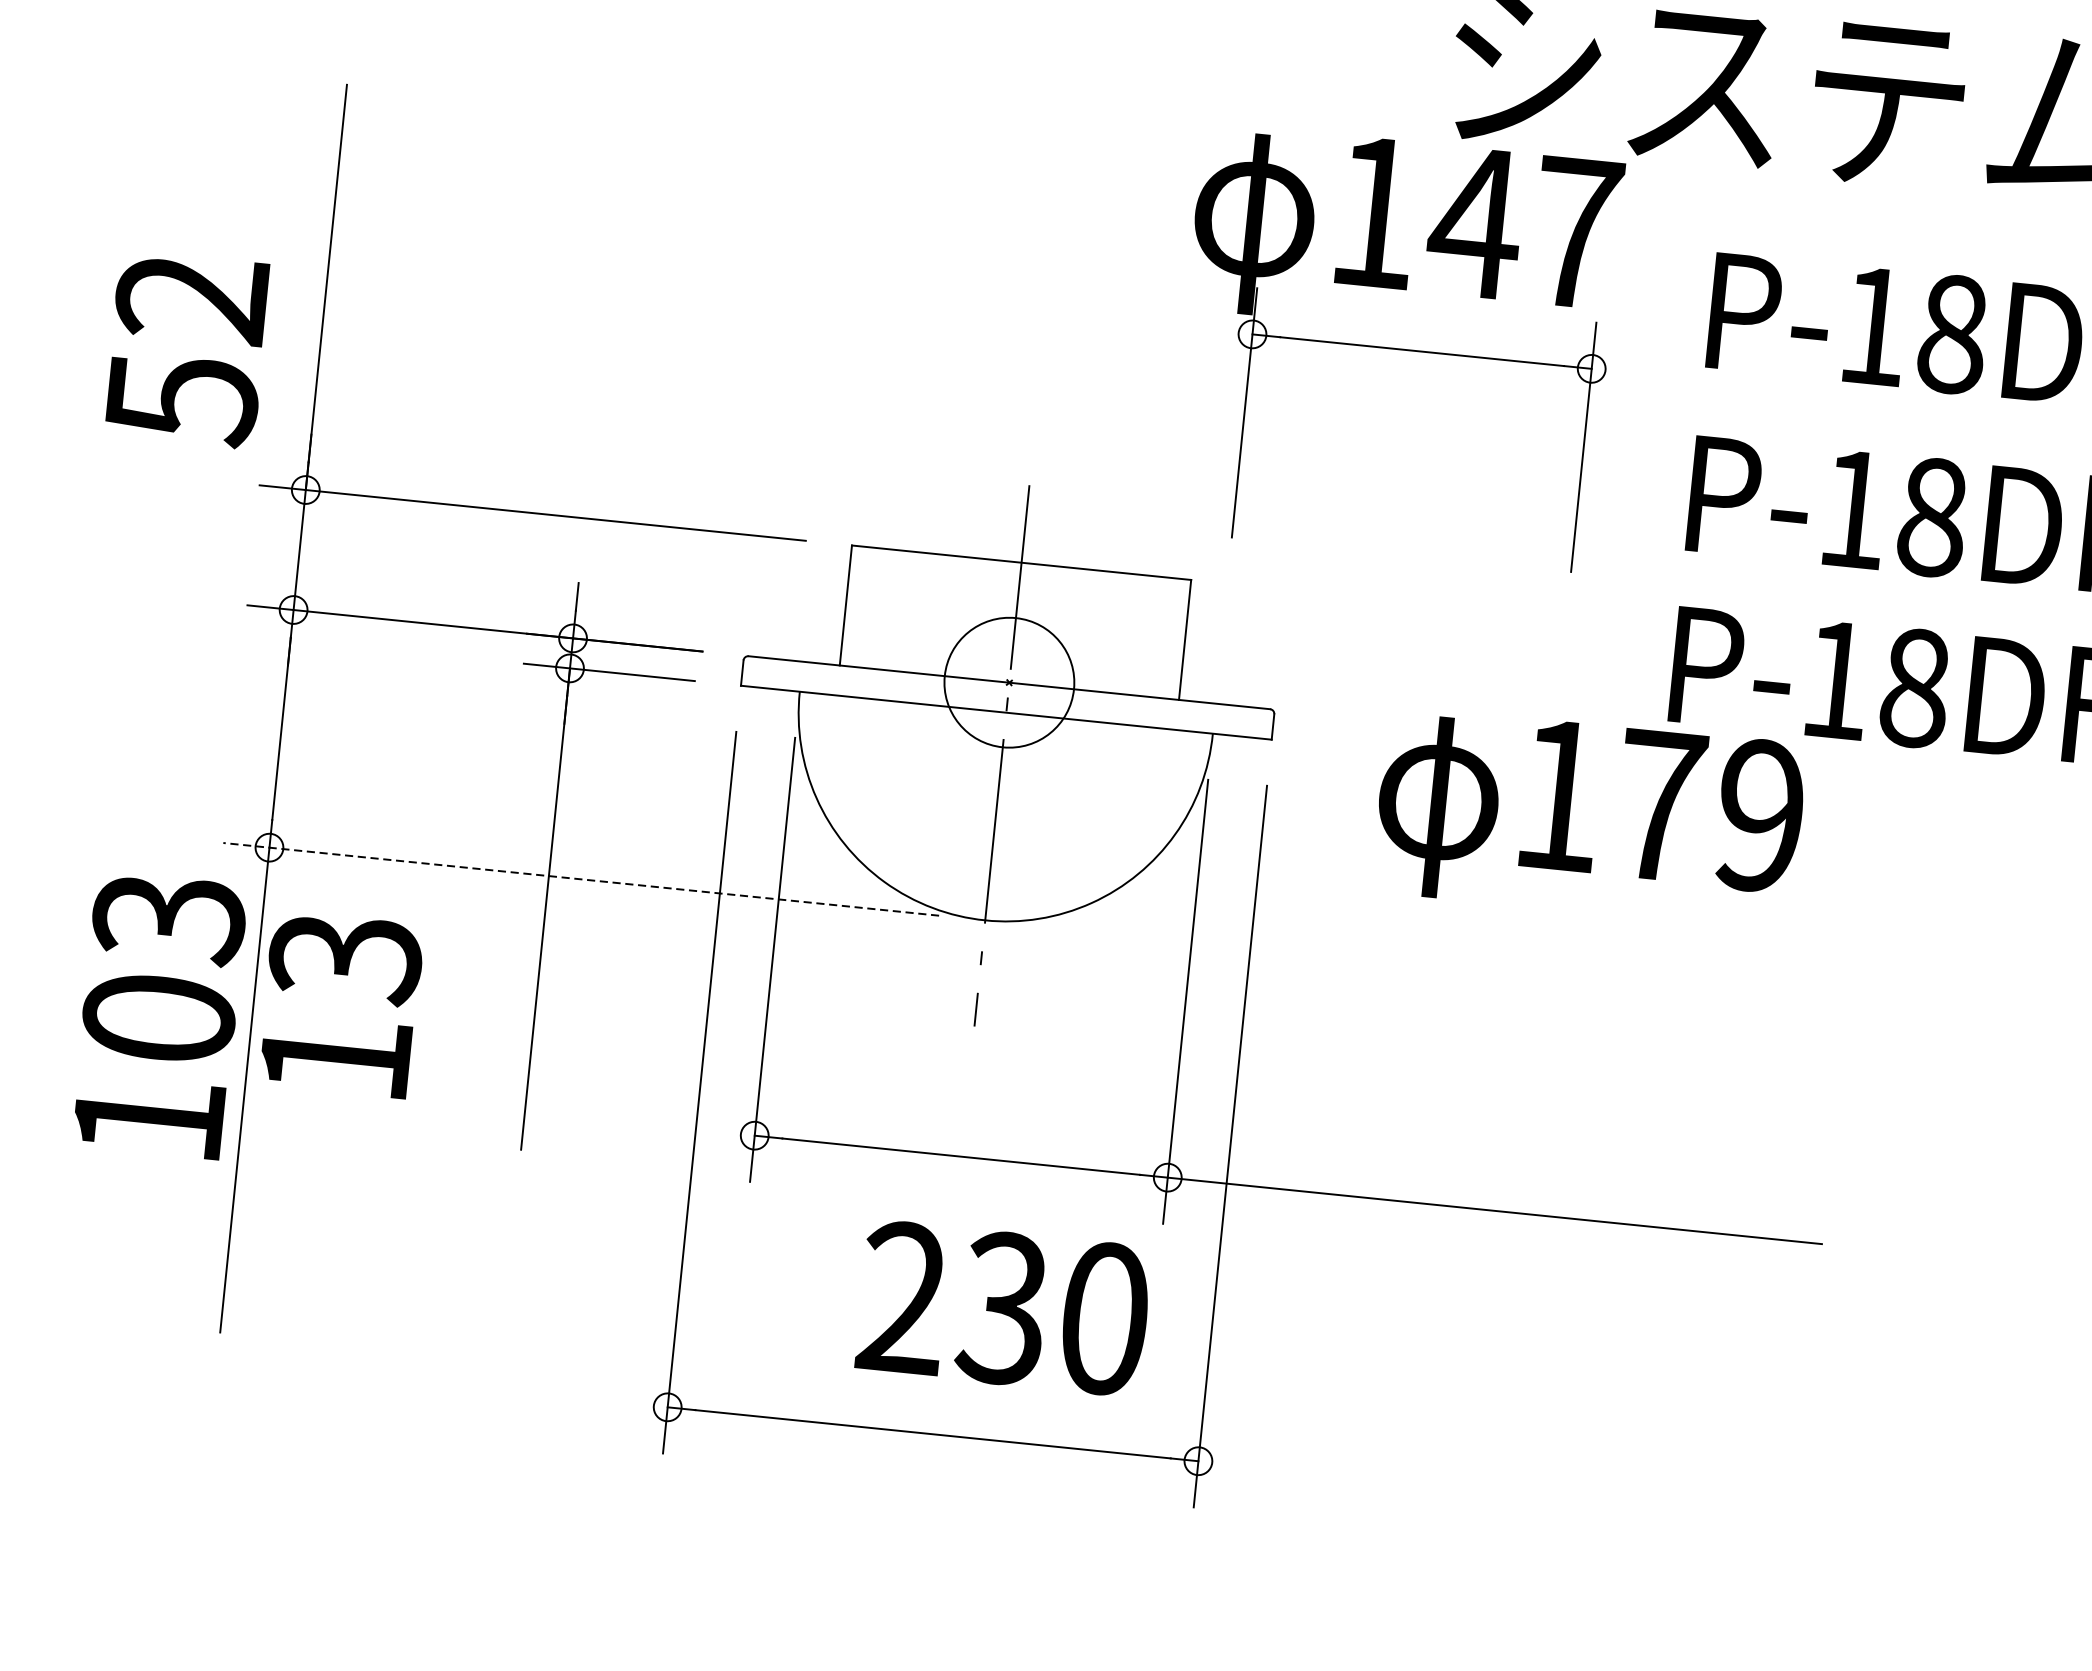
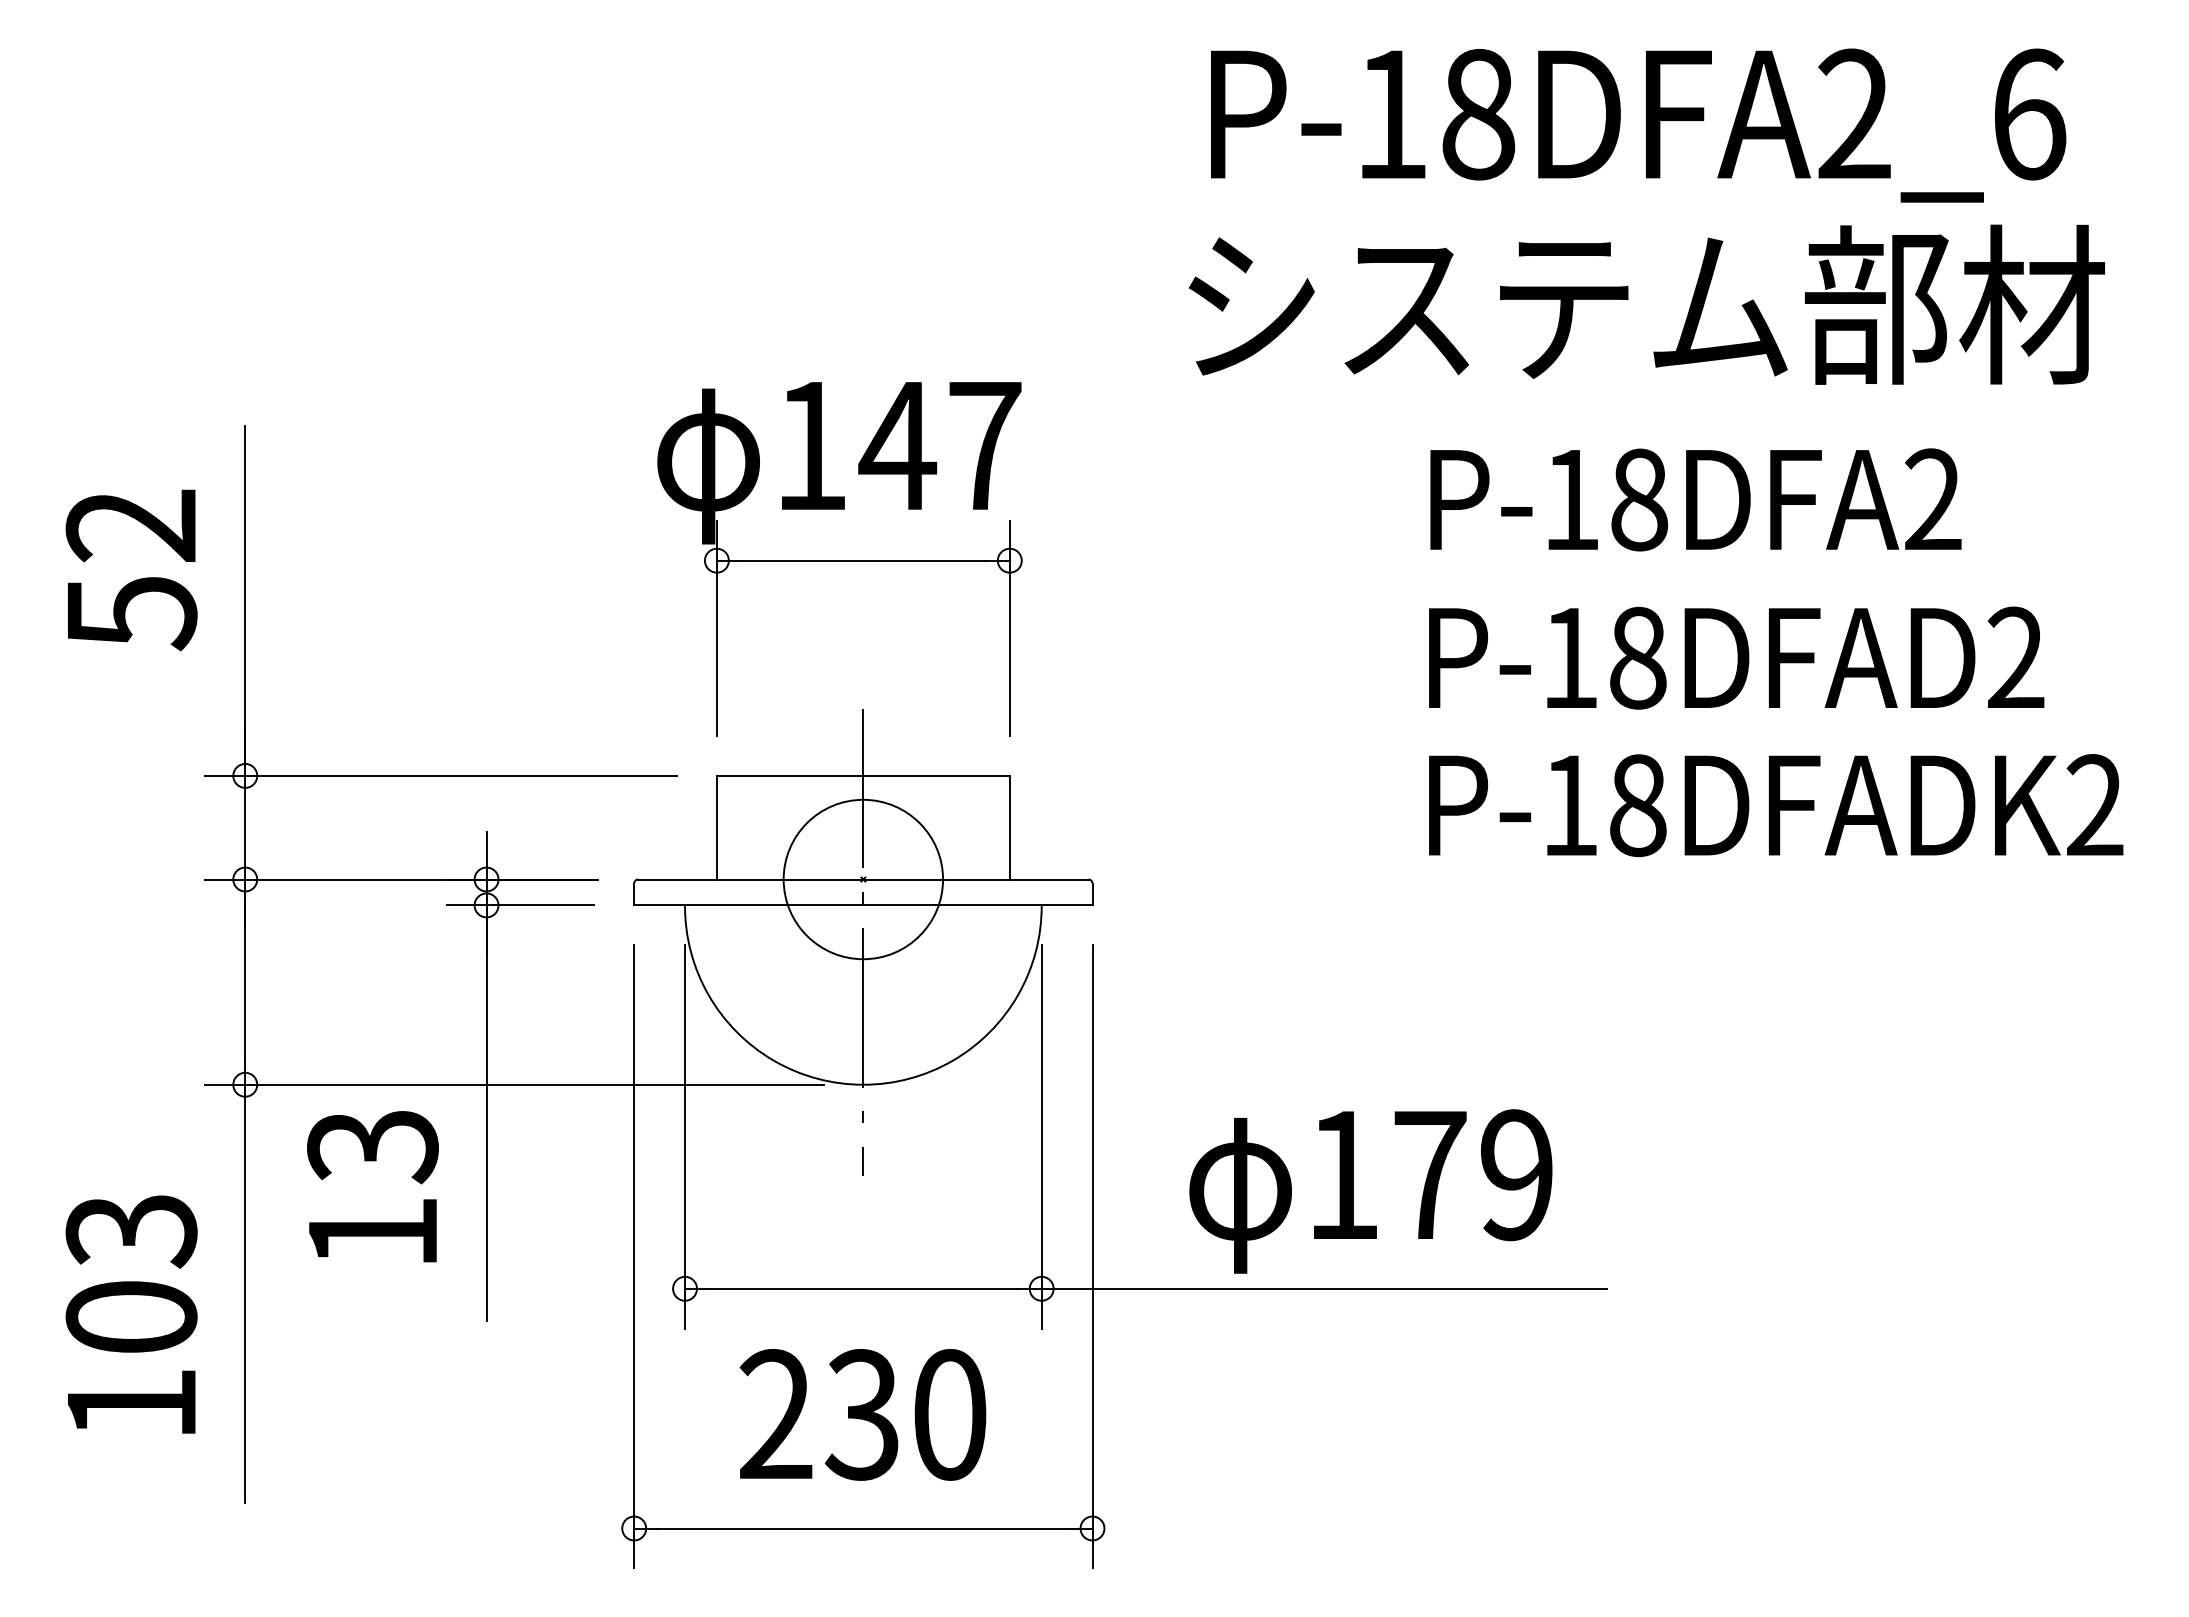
part: (1394, 347) -> (839, 559), moved
text: (186, 349) -> (131, 570), moved
circle: (1009, 682) -> (863, 879), size x1.43
text: (1589, 817) -> (1370, 1191), moved
line: (580, 878) -> (513, 1084), dashed -> solid
text: (340, 1004) -> (372, 1186), moved
text: (159, 1015) -> (131, 1314), moved
text: (1003, 1308) -> (862, 1414), moved

